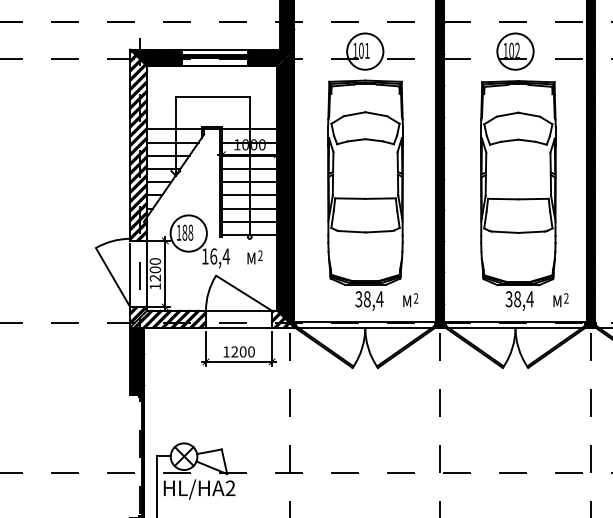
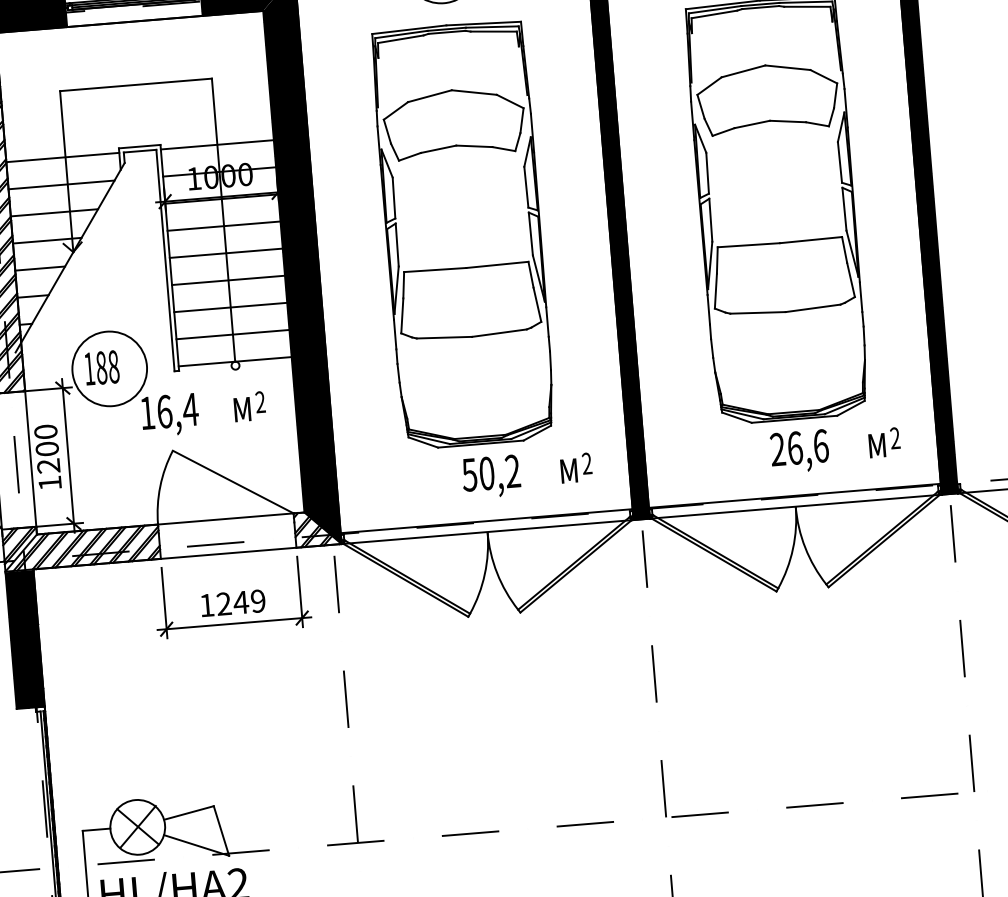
text: (369, 299) -> (491, 473), 38,4 -> 50,2
text: (519, 299) -> (799, 448), 38,4 -> 26,6
text: (246, 351) -> (247, 601), 1200 -> 1249

